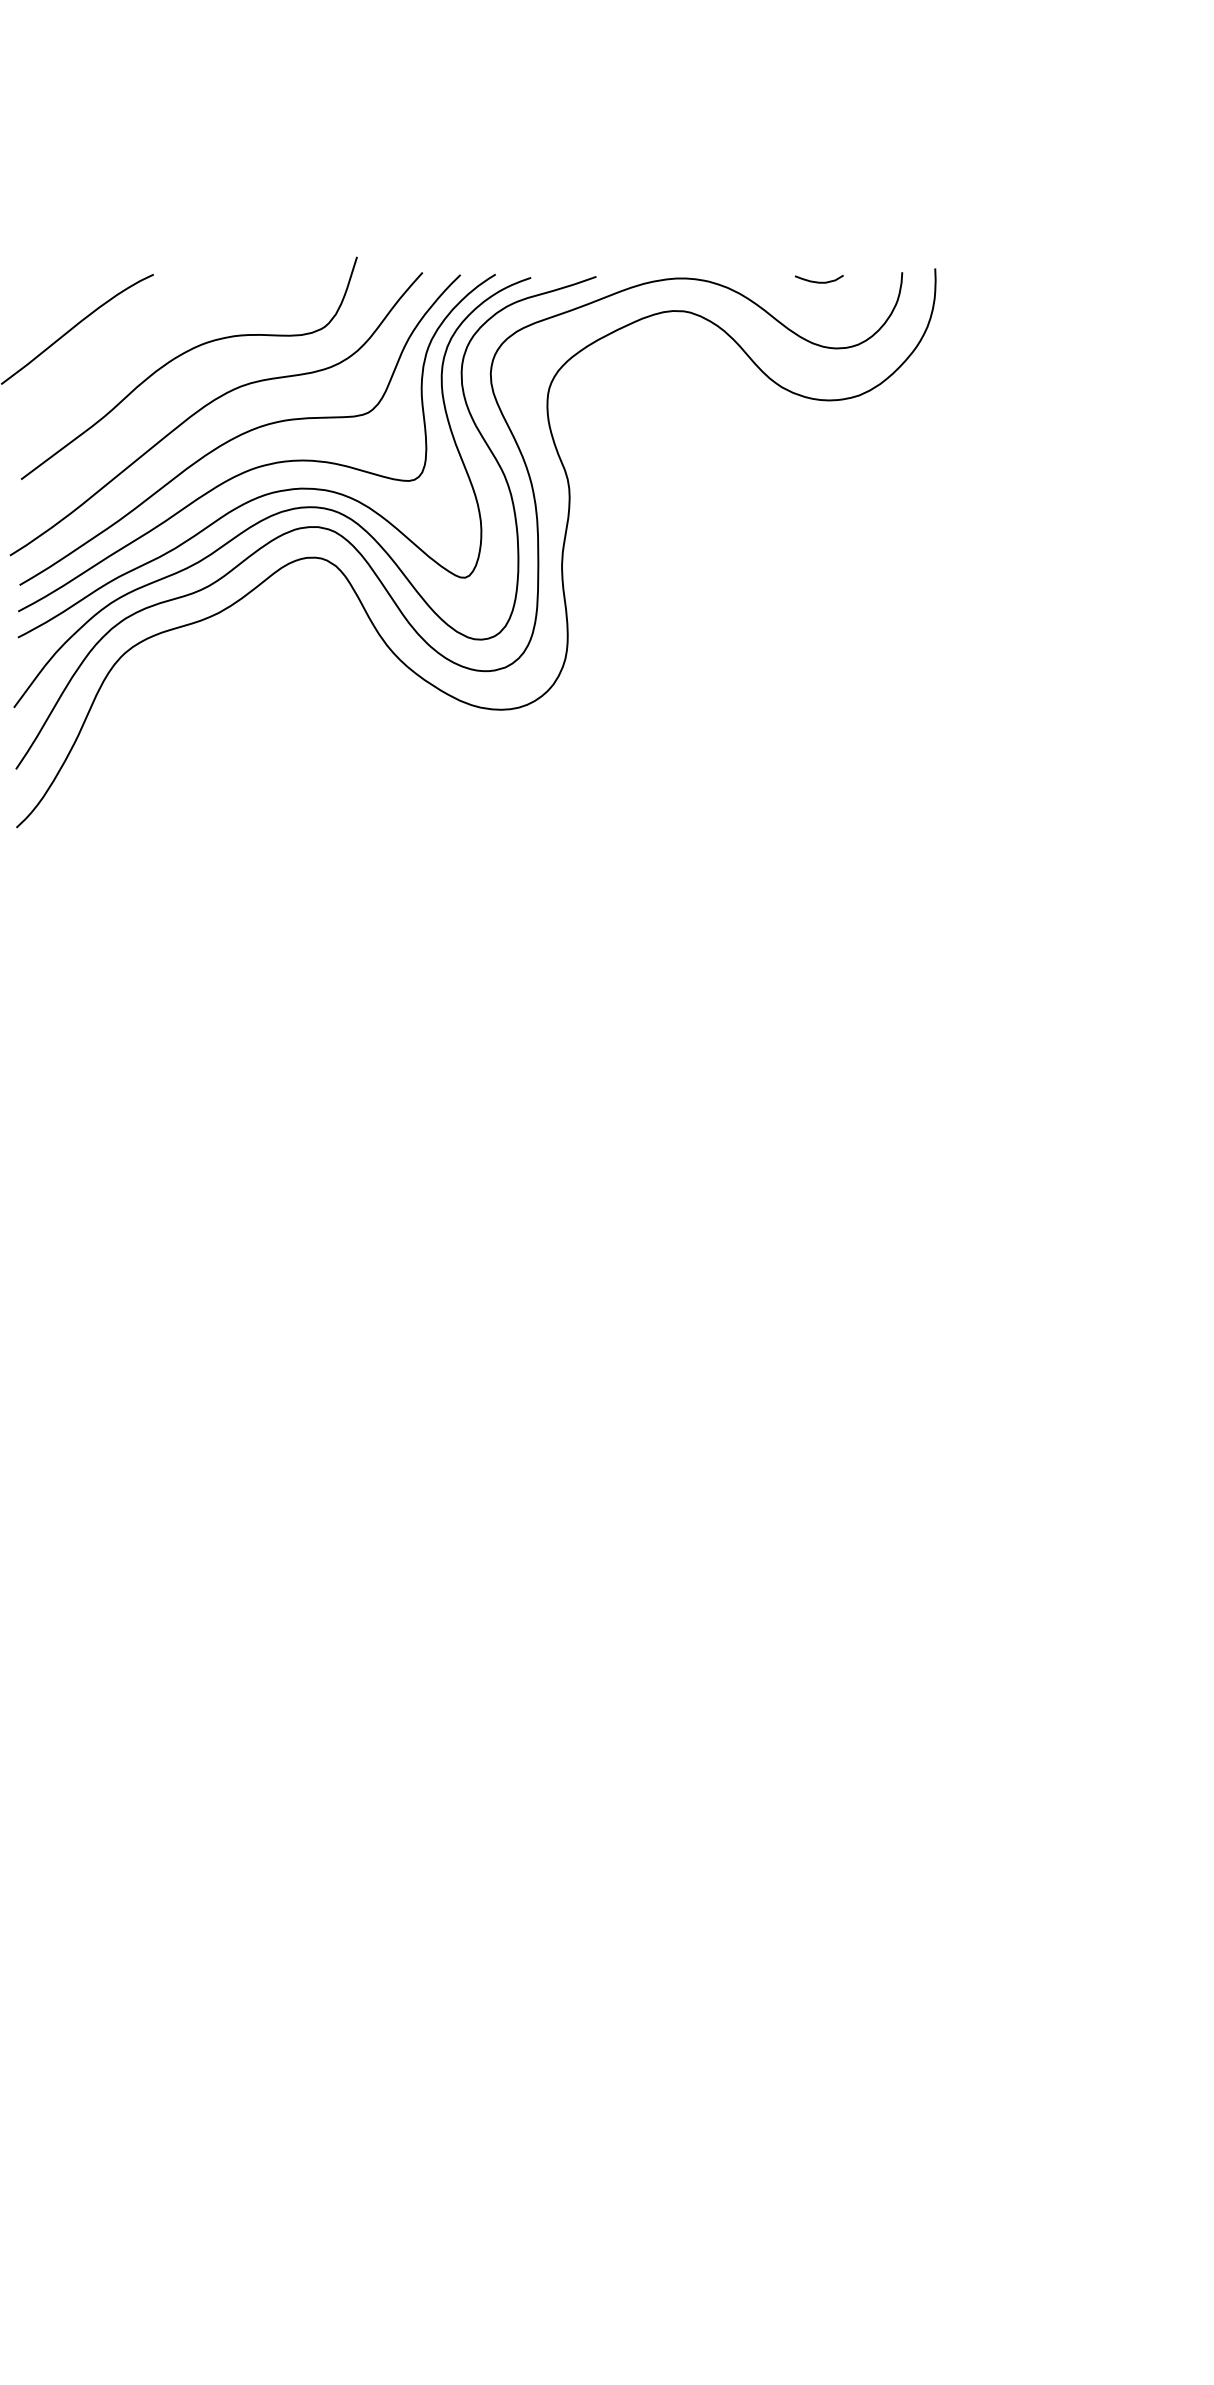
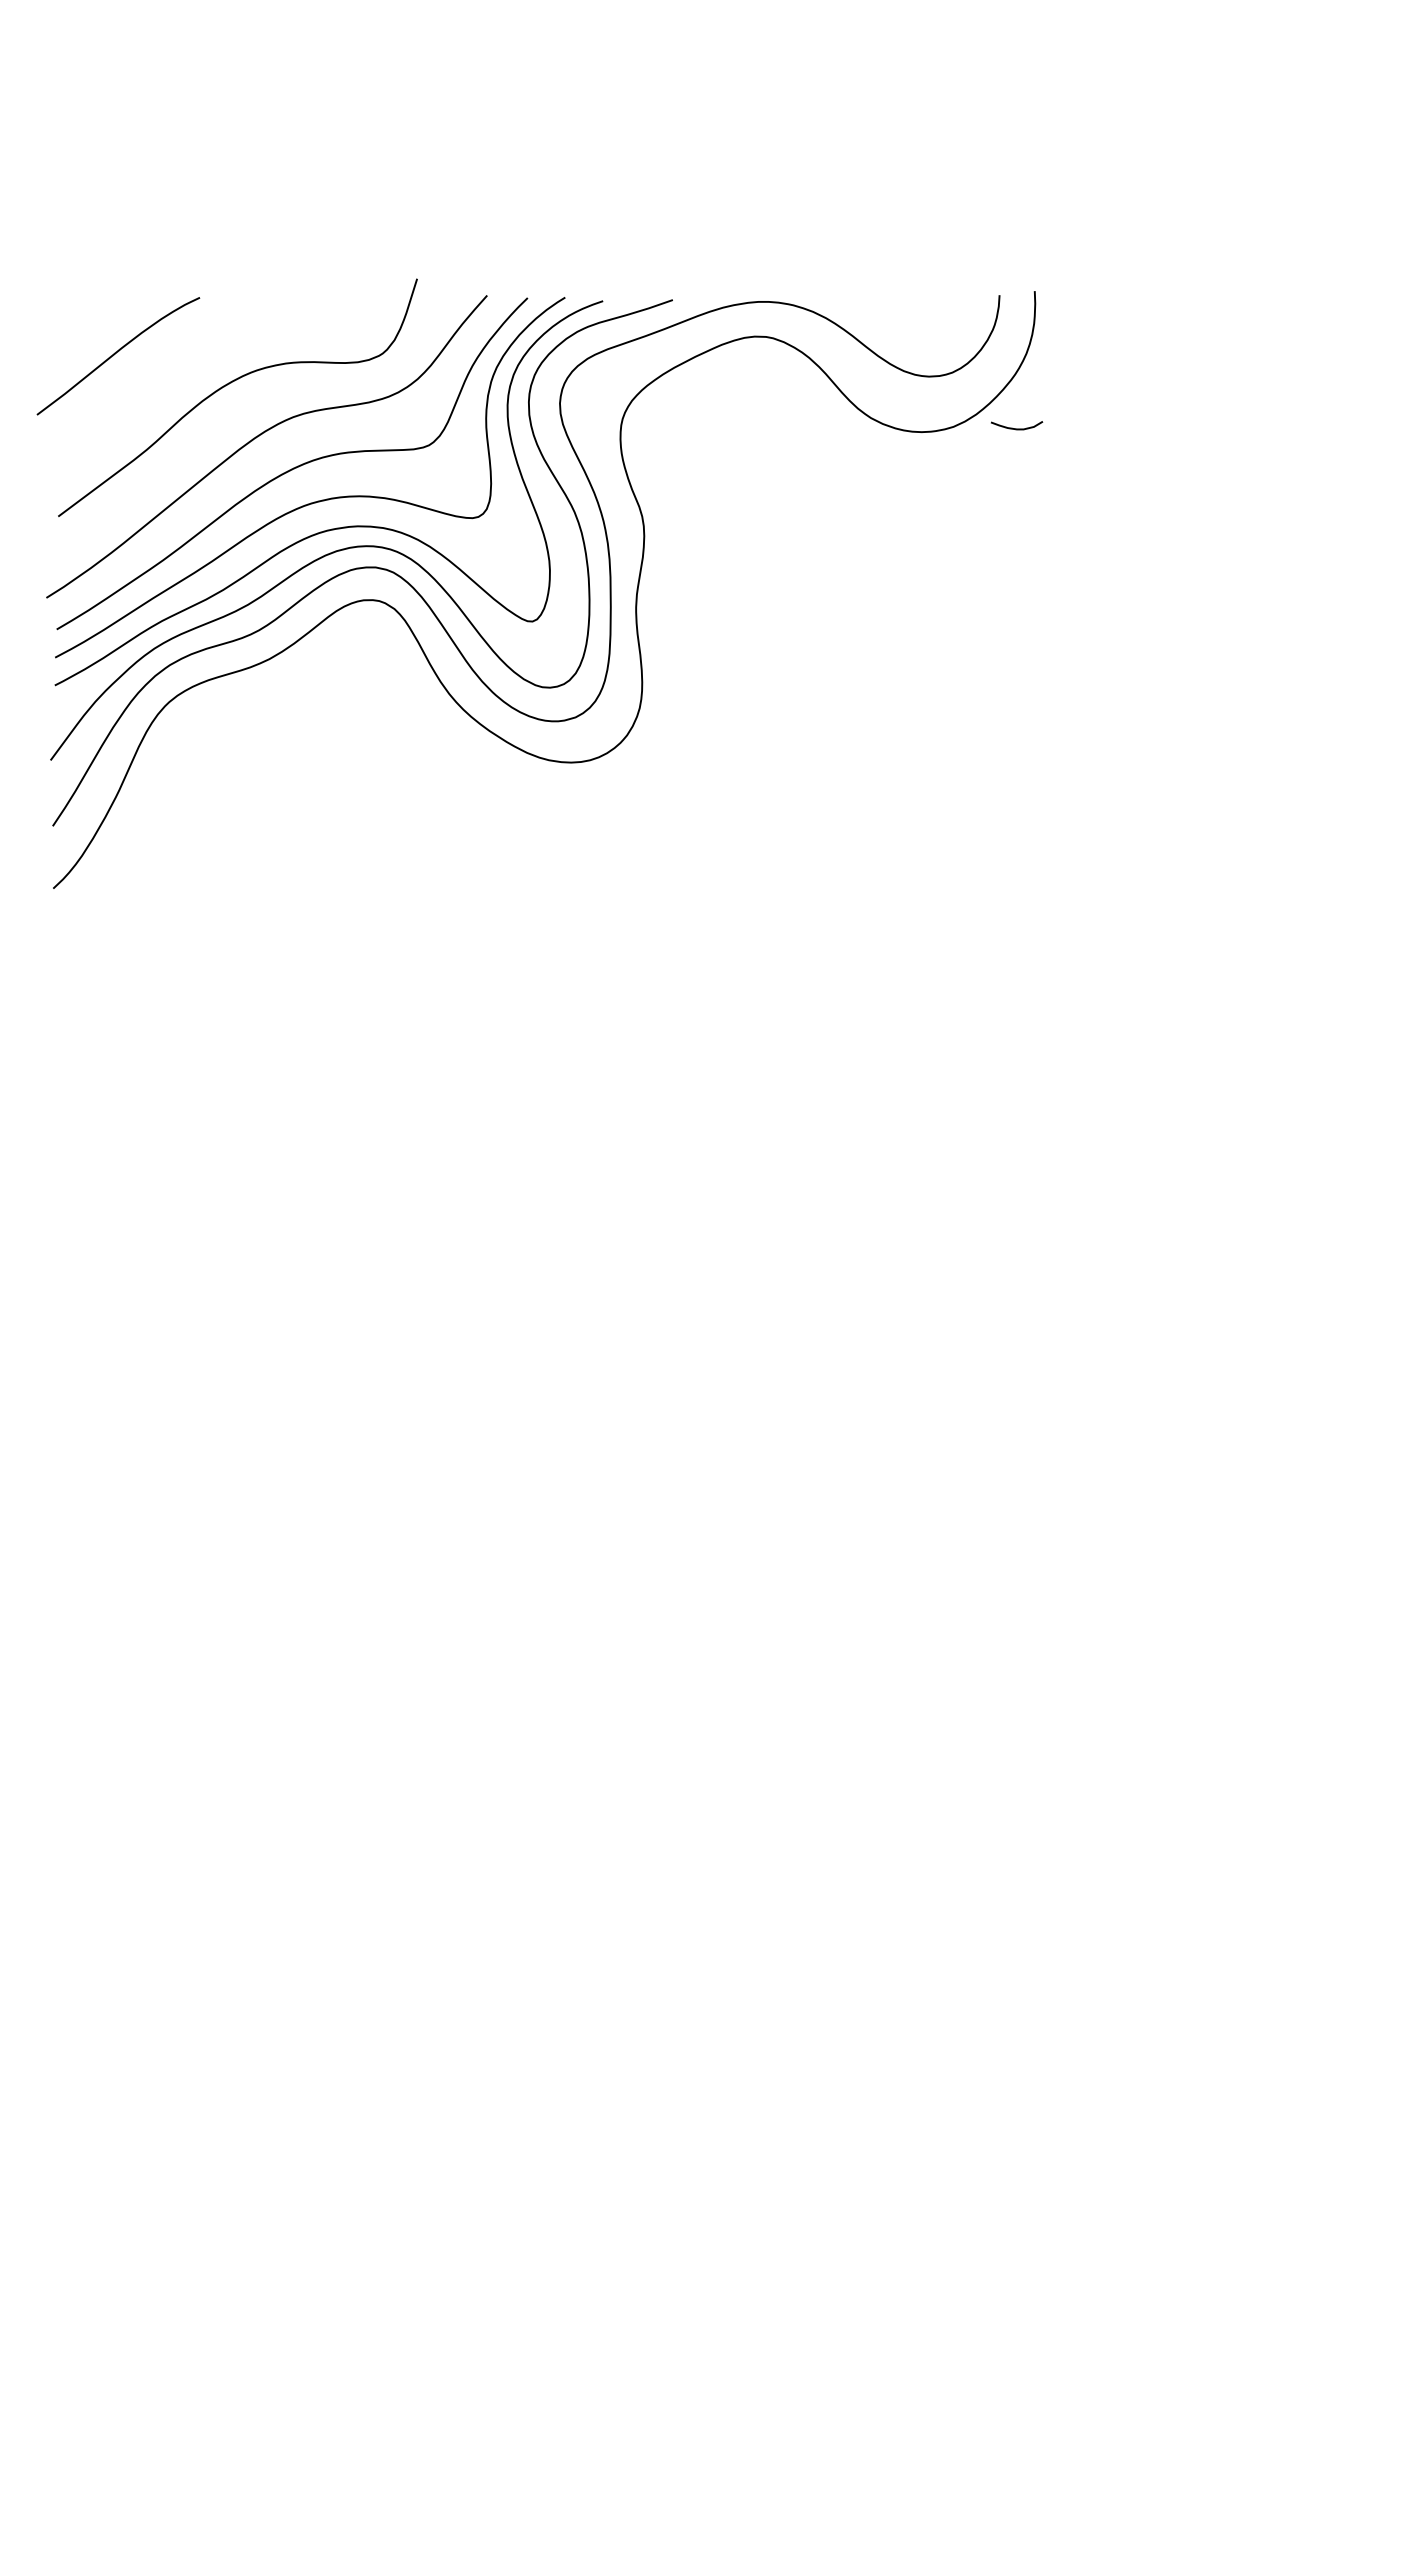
curve: (819, 281) -> (1017, 428), moved

